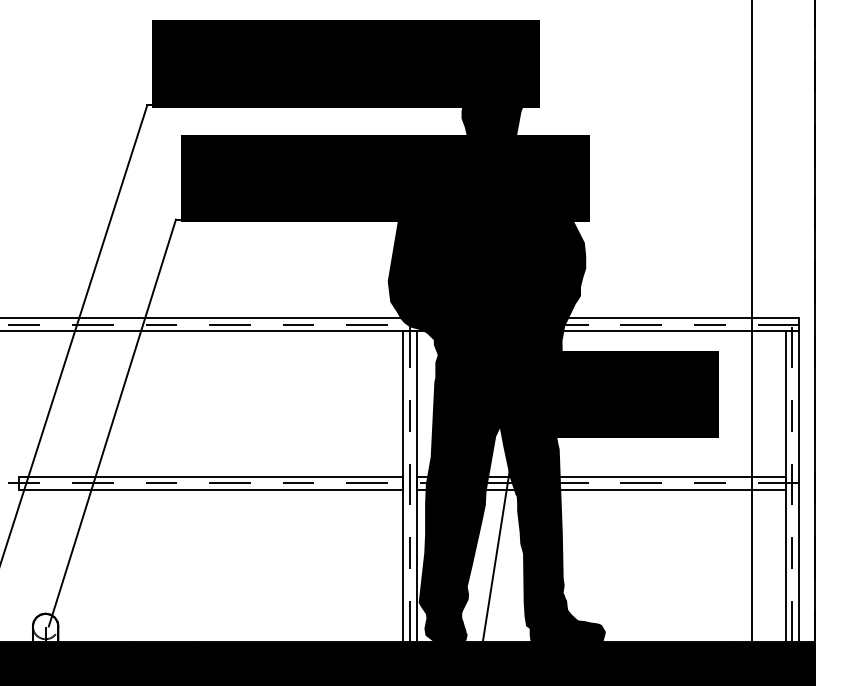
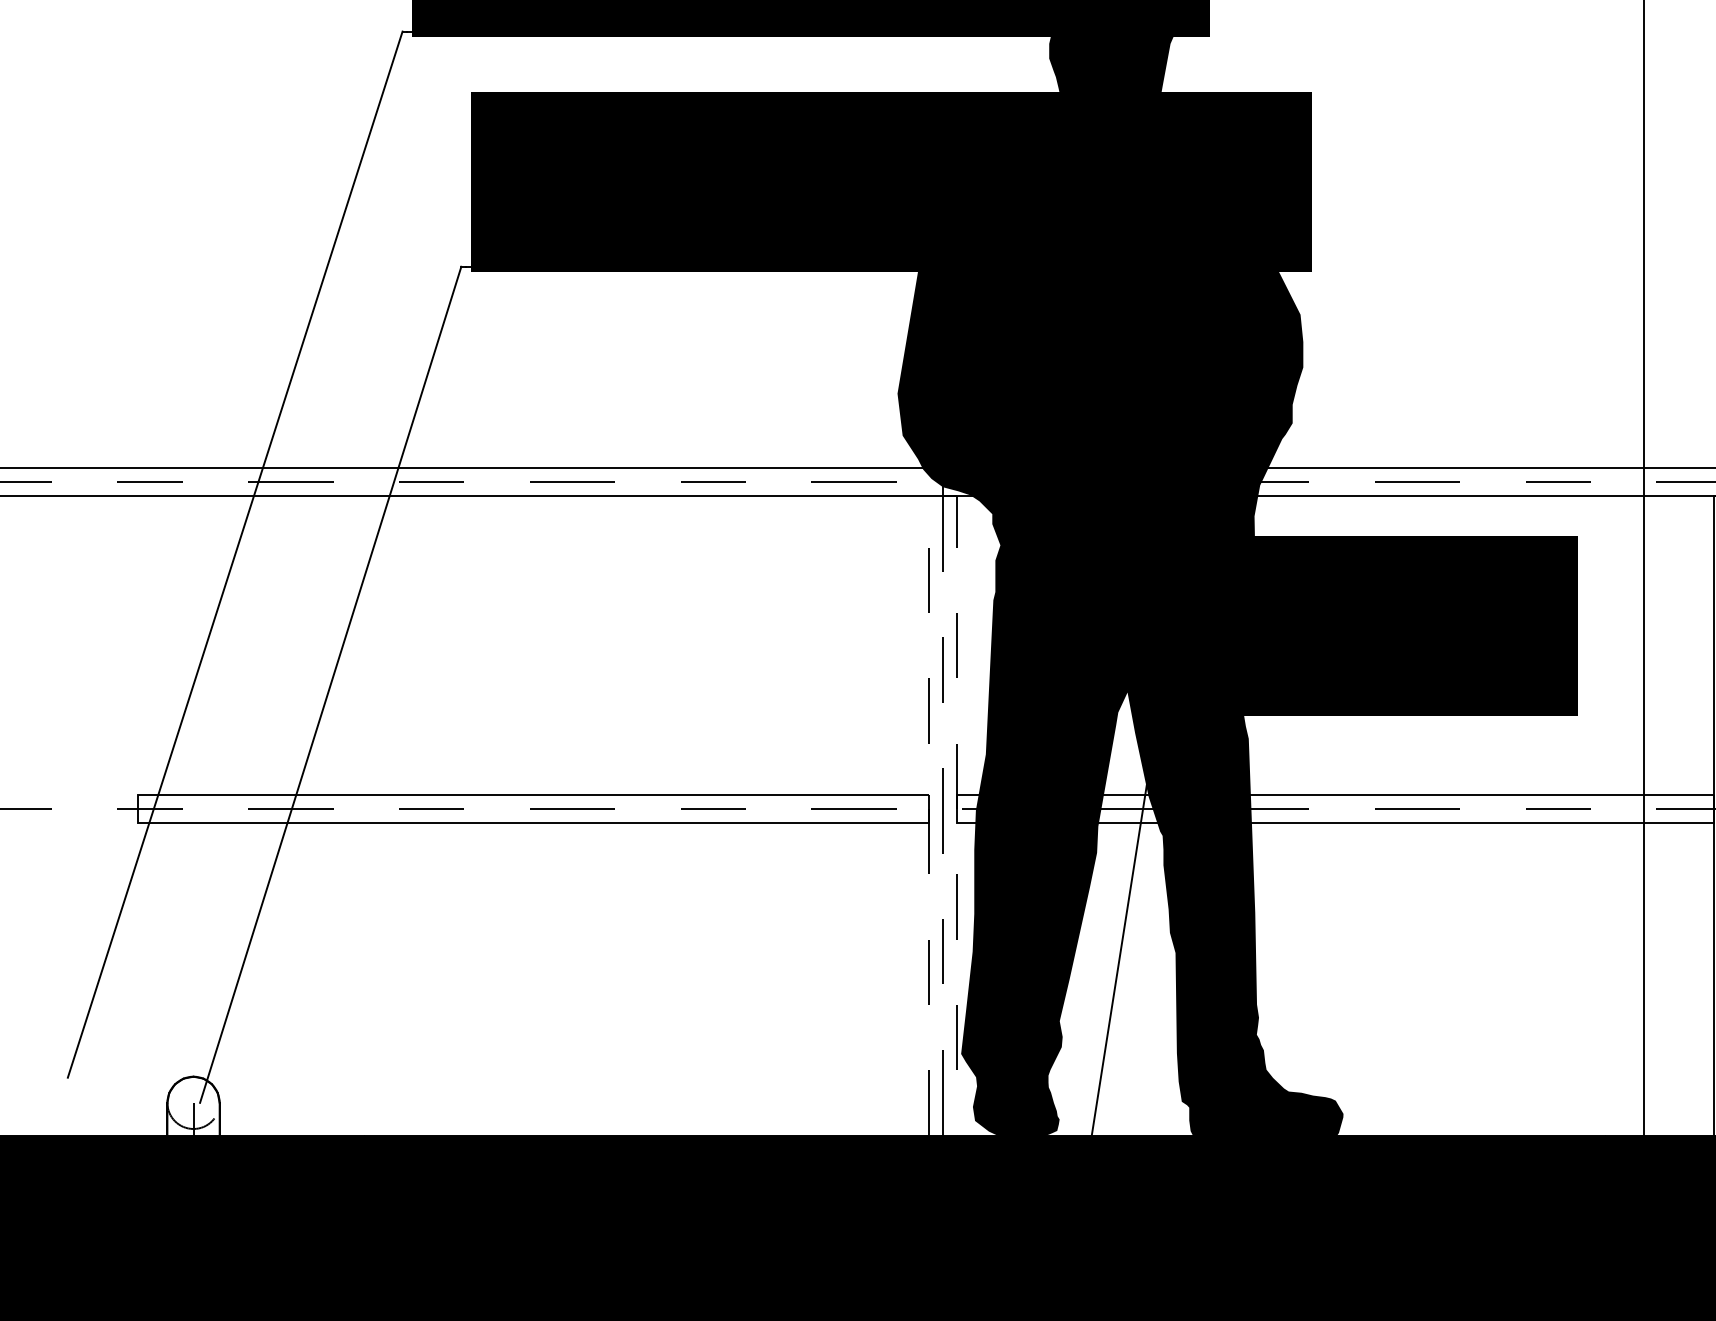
line: (410, 331) -> (943, 496), solid -> dashed

